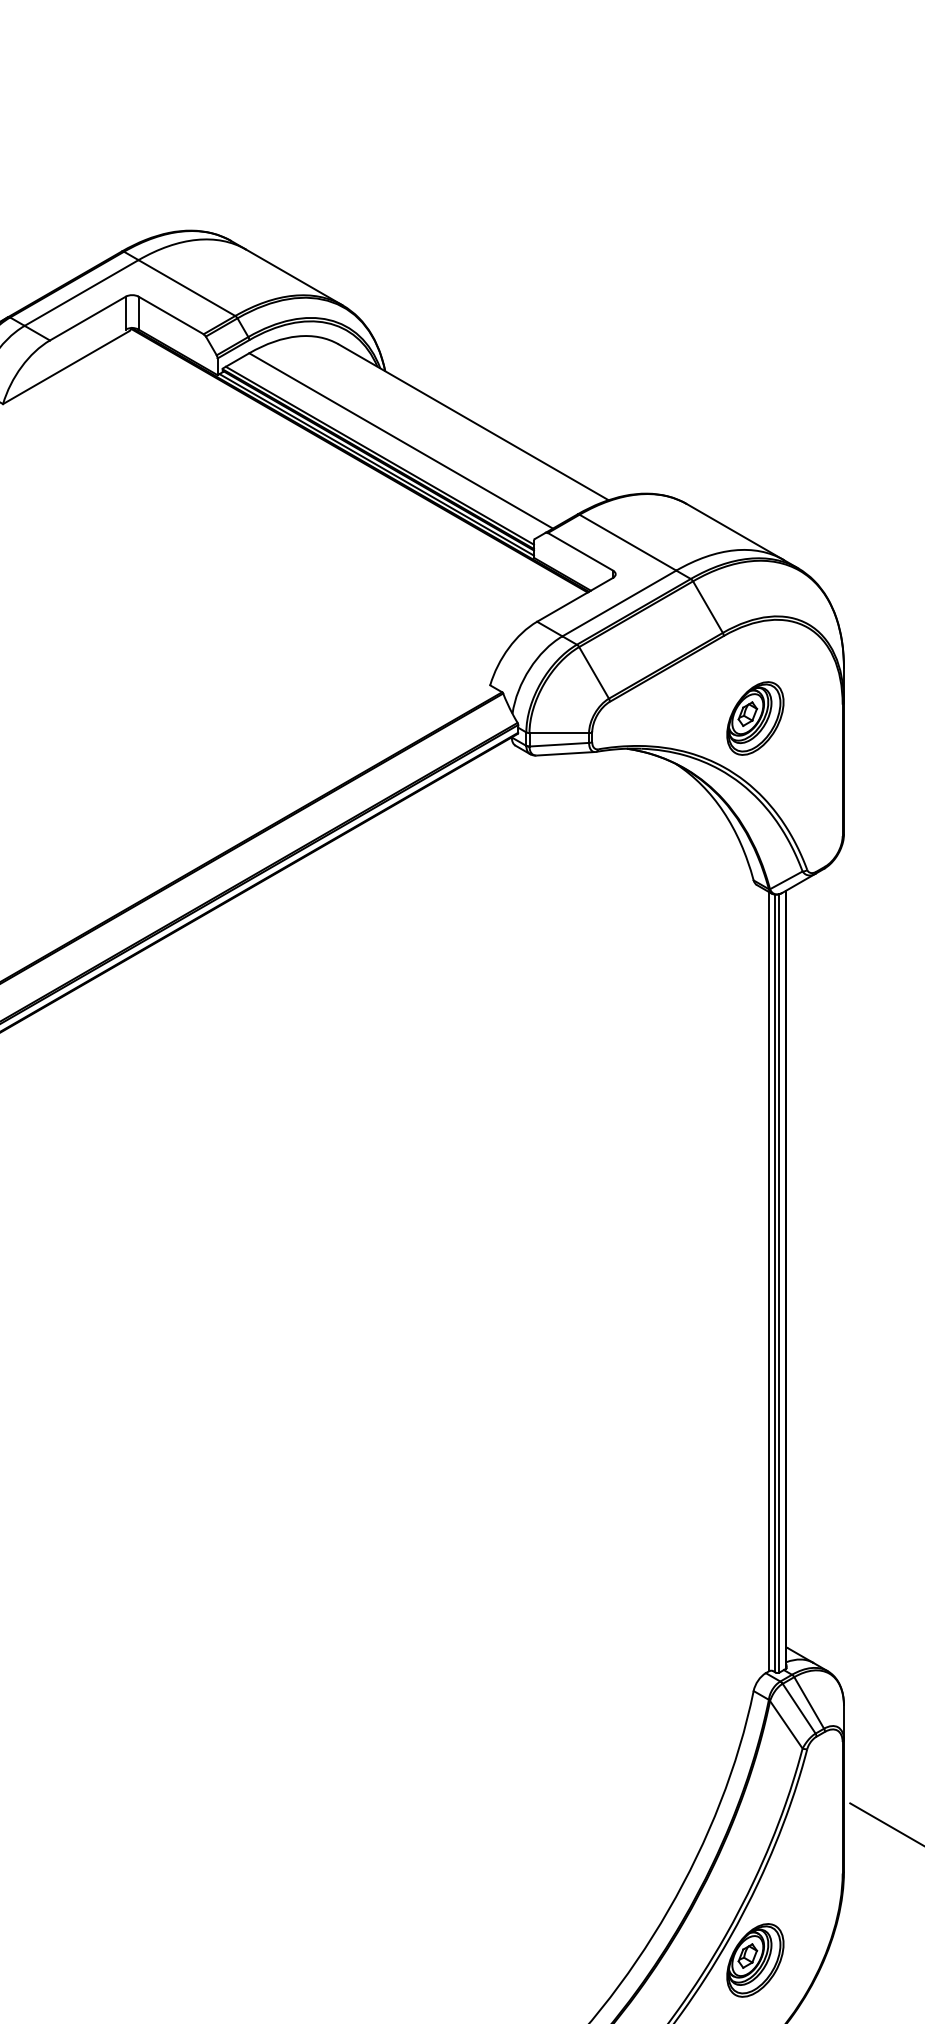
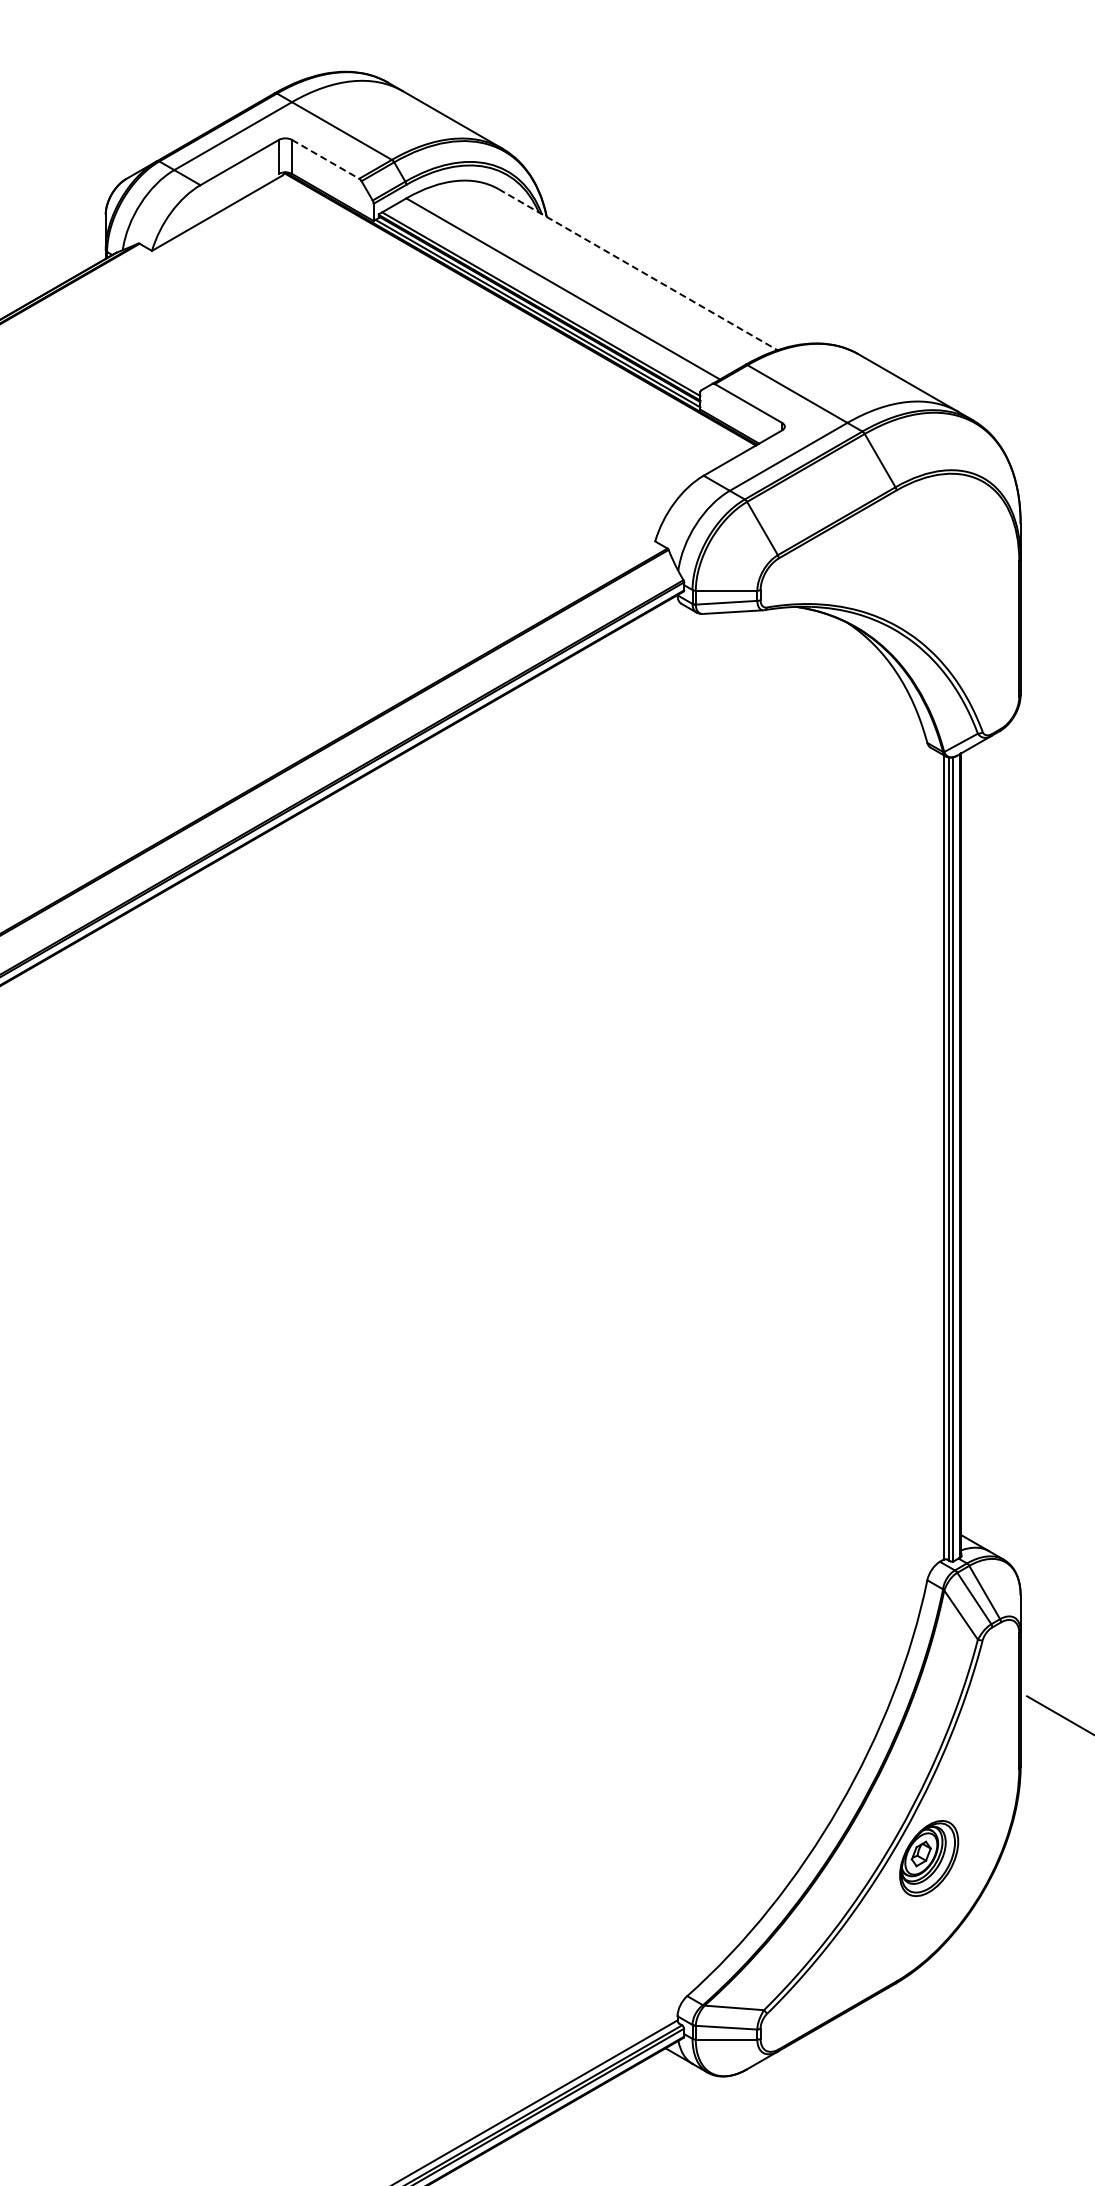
line: (171, 315) -> (325, 159), solid -> dashed
line: (474, 422) -> (638, 269), solid -> dashed
part: (755, 718) -> (929, 575), removed

